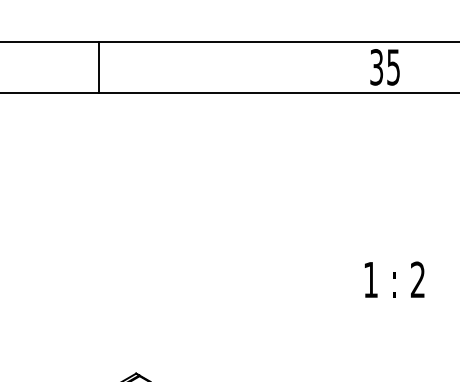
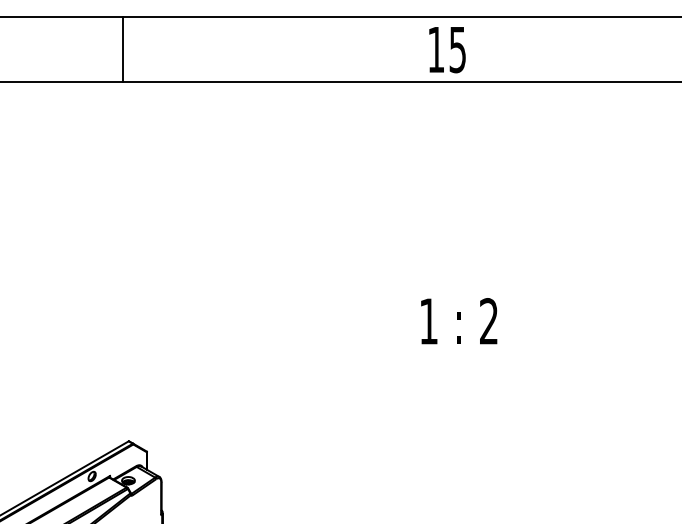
line: (99, 67) -> (122, 49), moved
text: (376, 67) -> (436, 49), 35 -> 15

